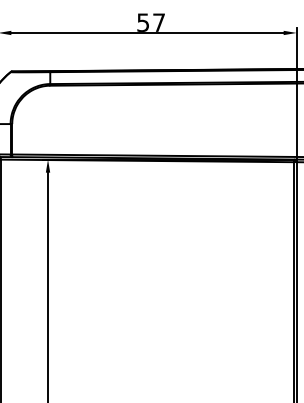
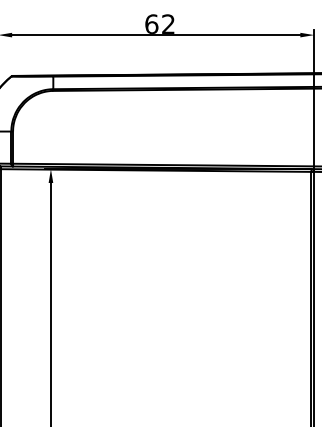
text: (150, 22) -> (159, 24), 57 -> 62

